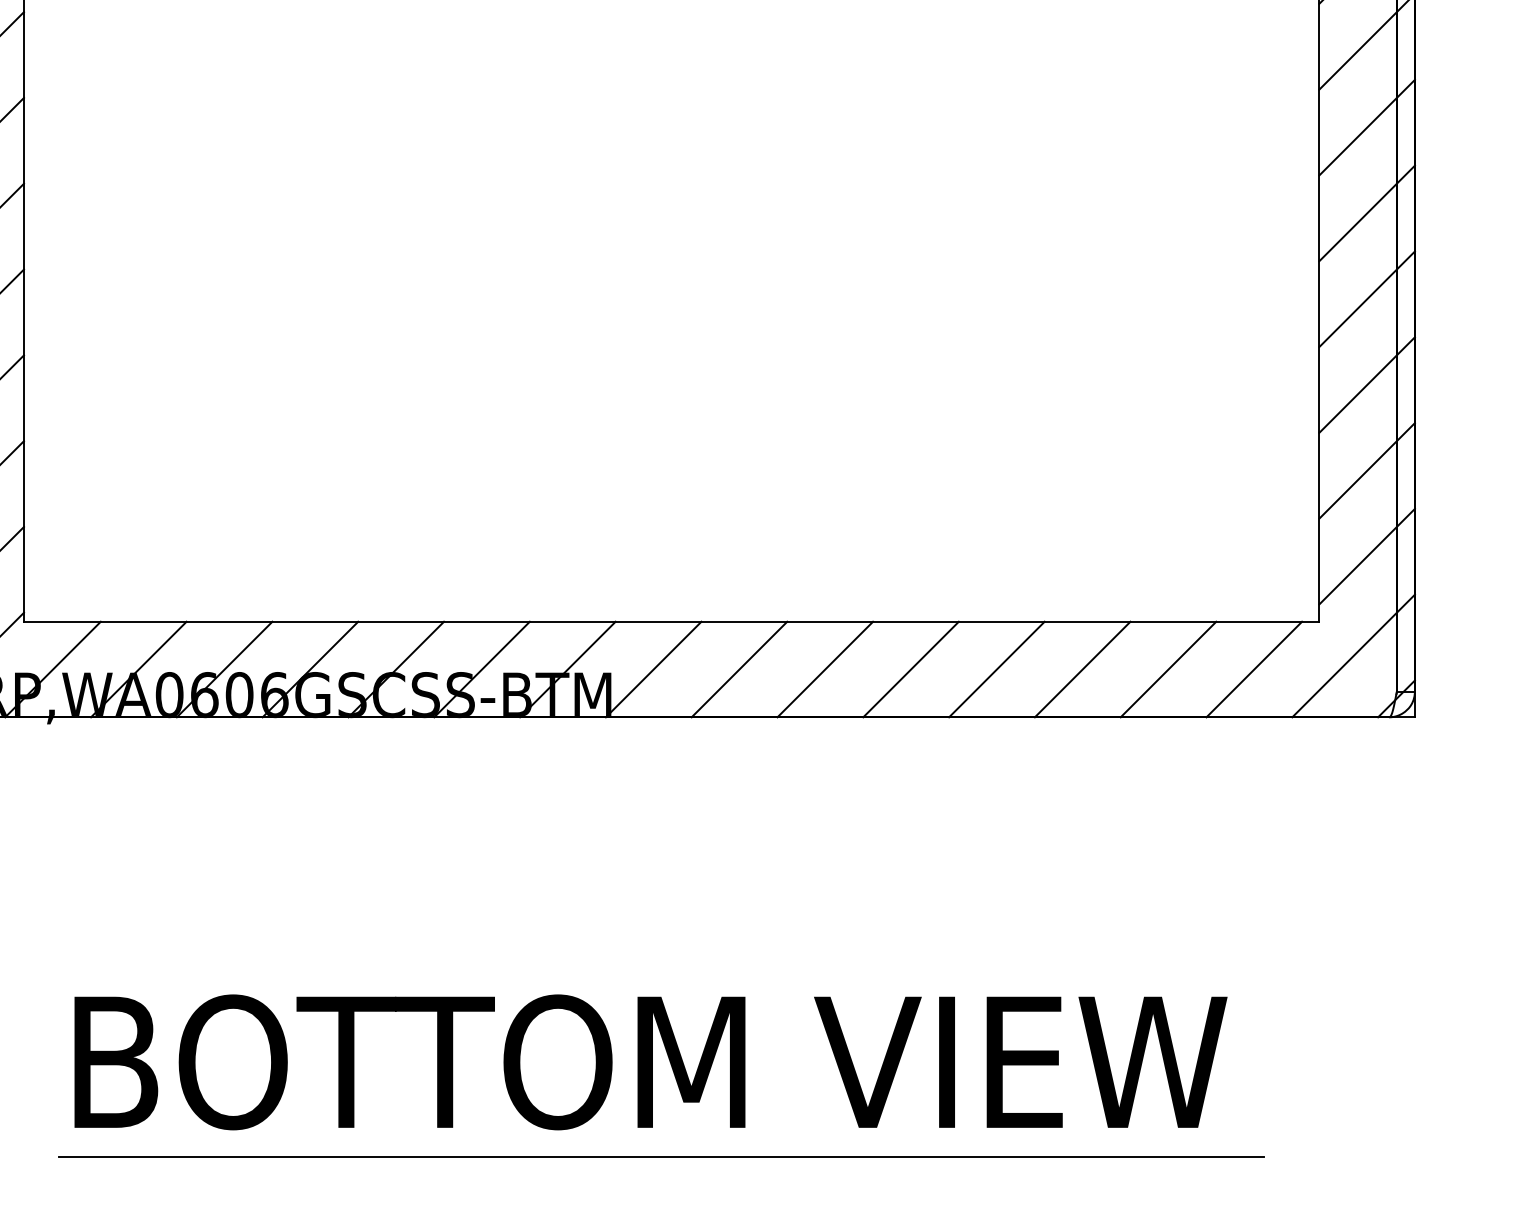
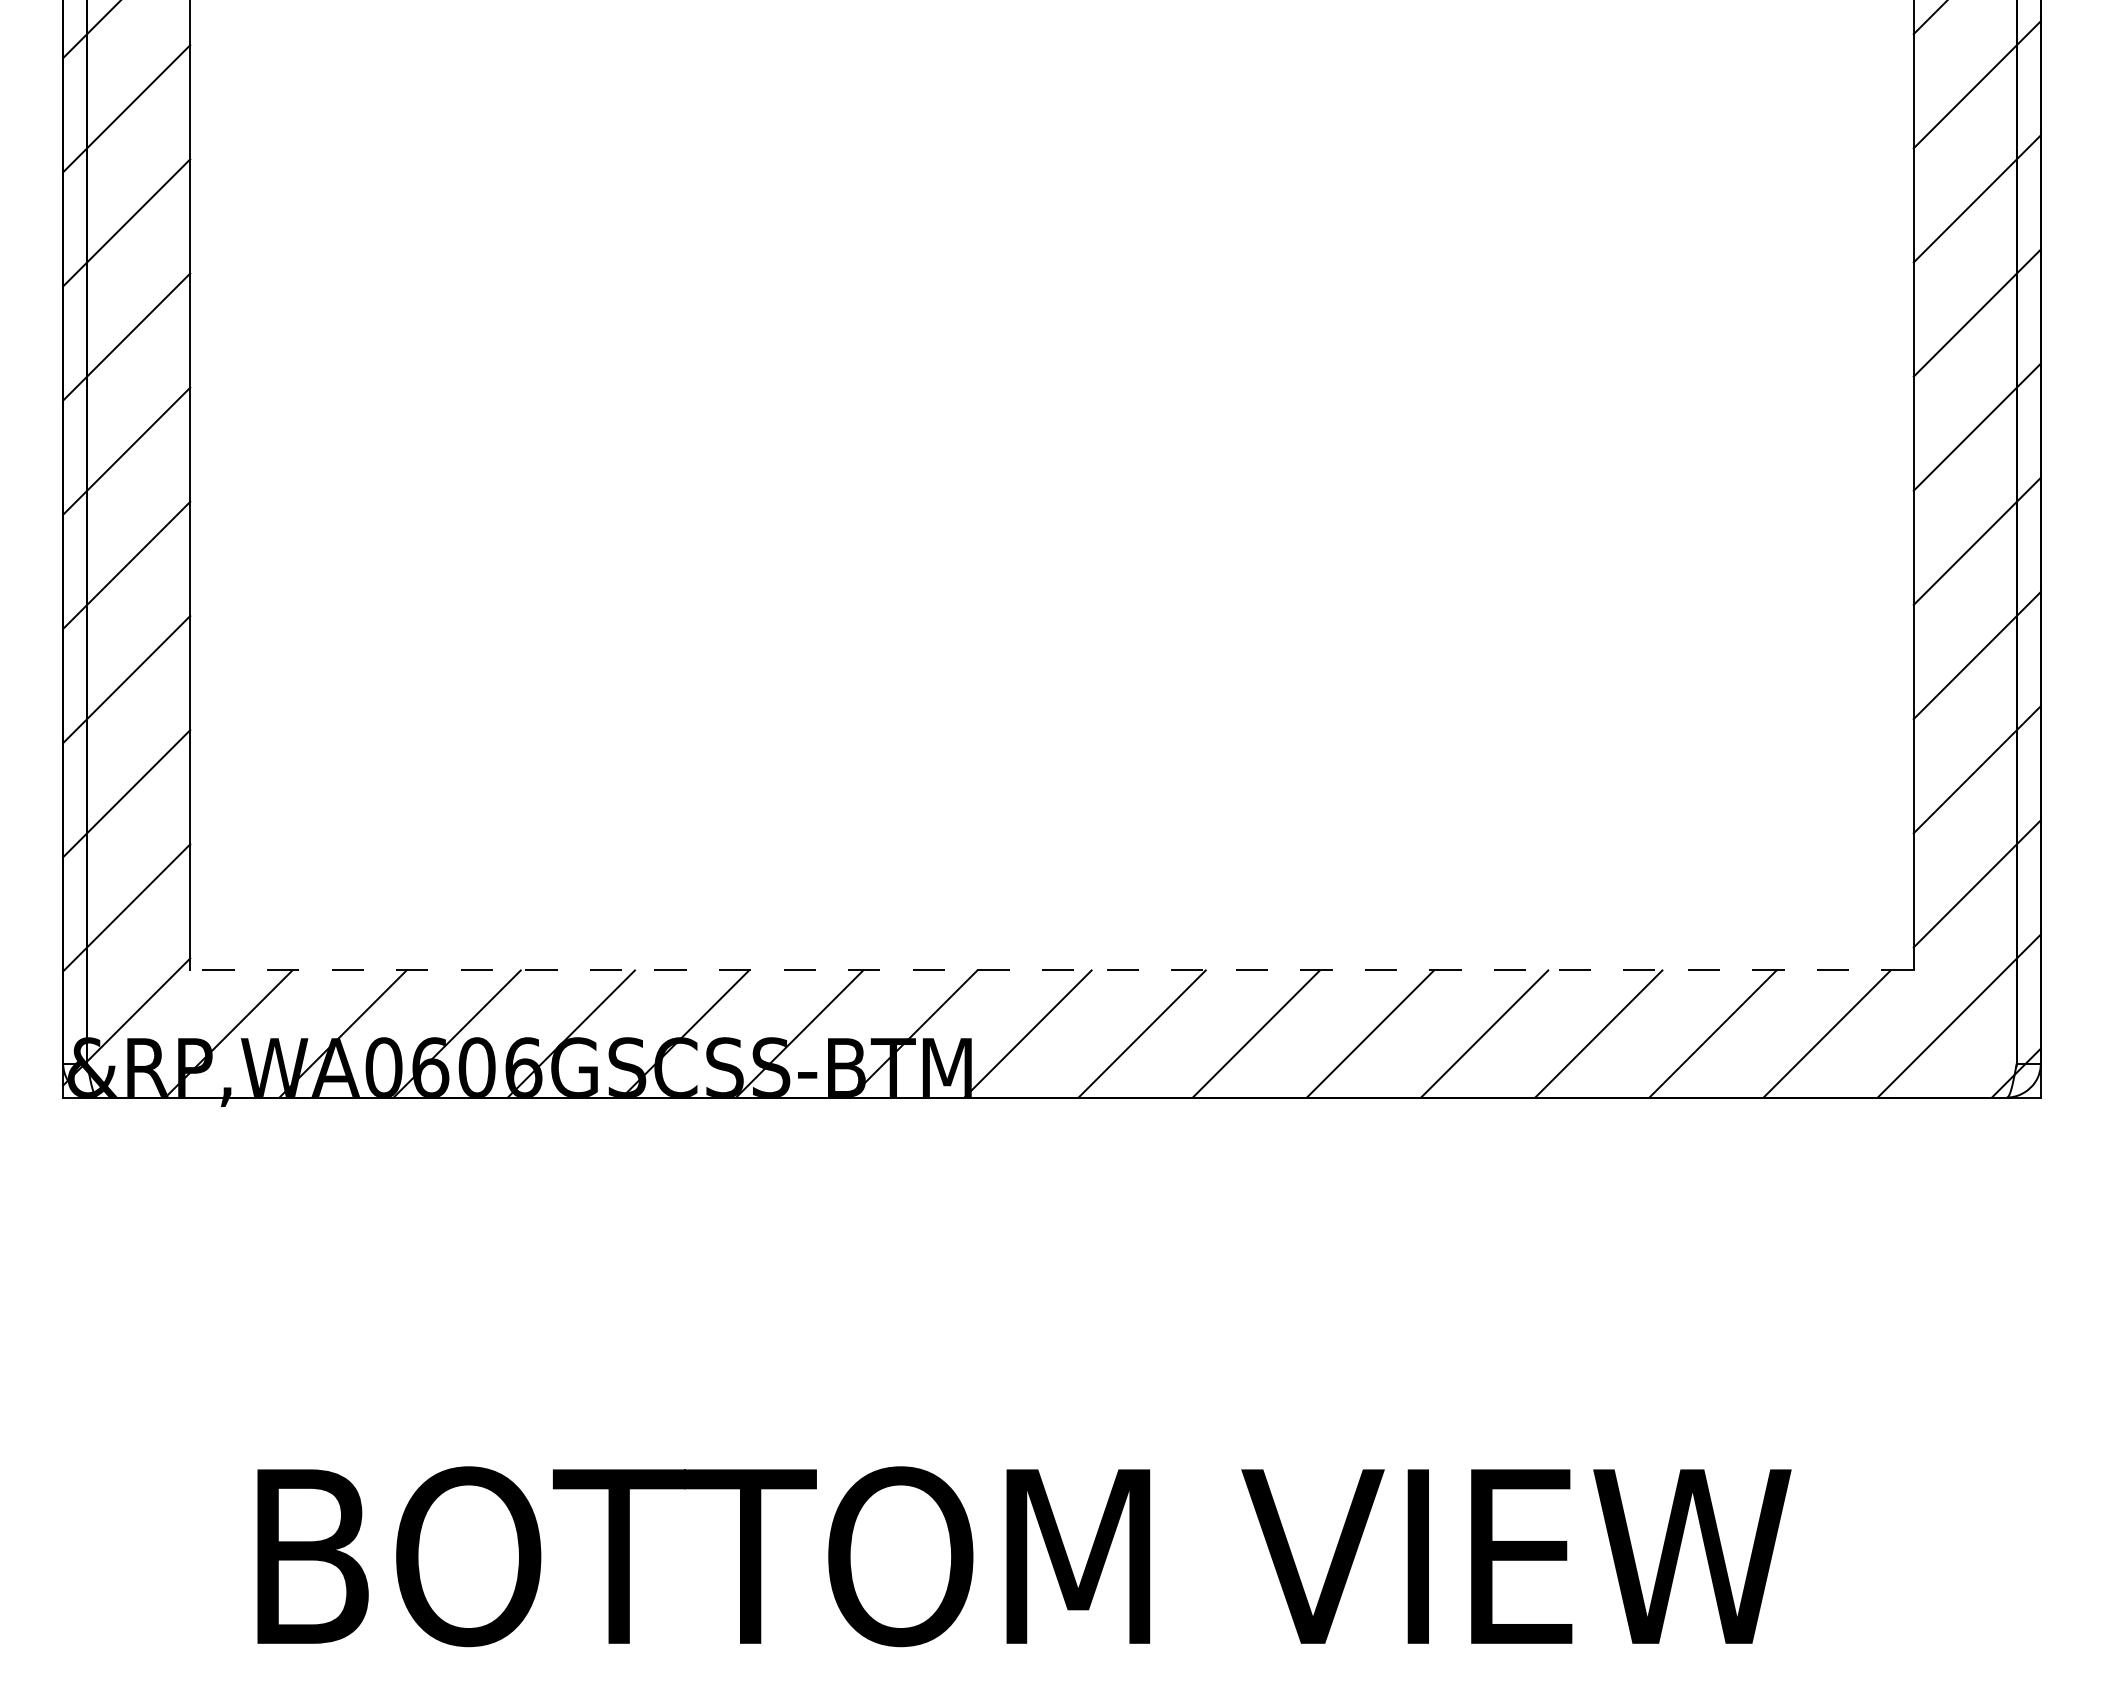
line: (672, 621) -> (1052, 970), solid -> dashed
line: (661, 1157) -> (1038, 1683), removed

